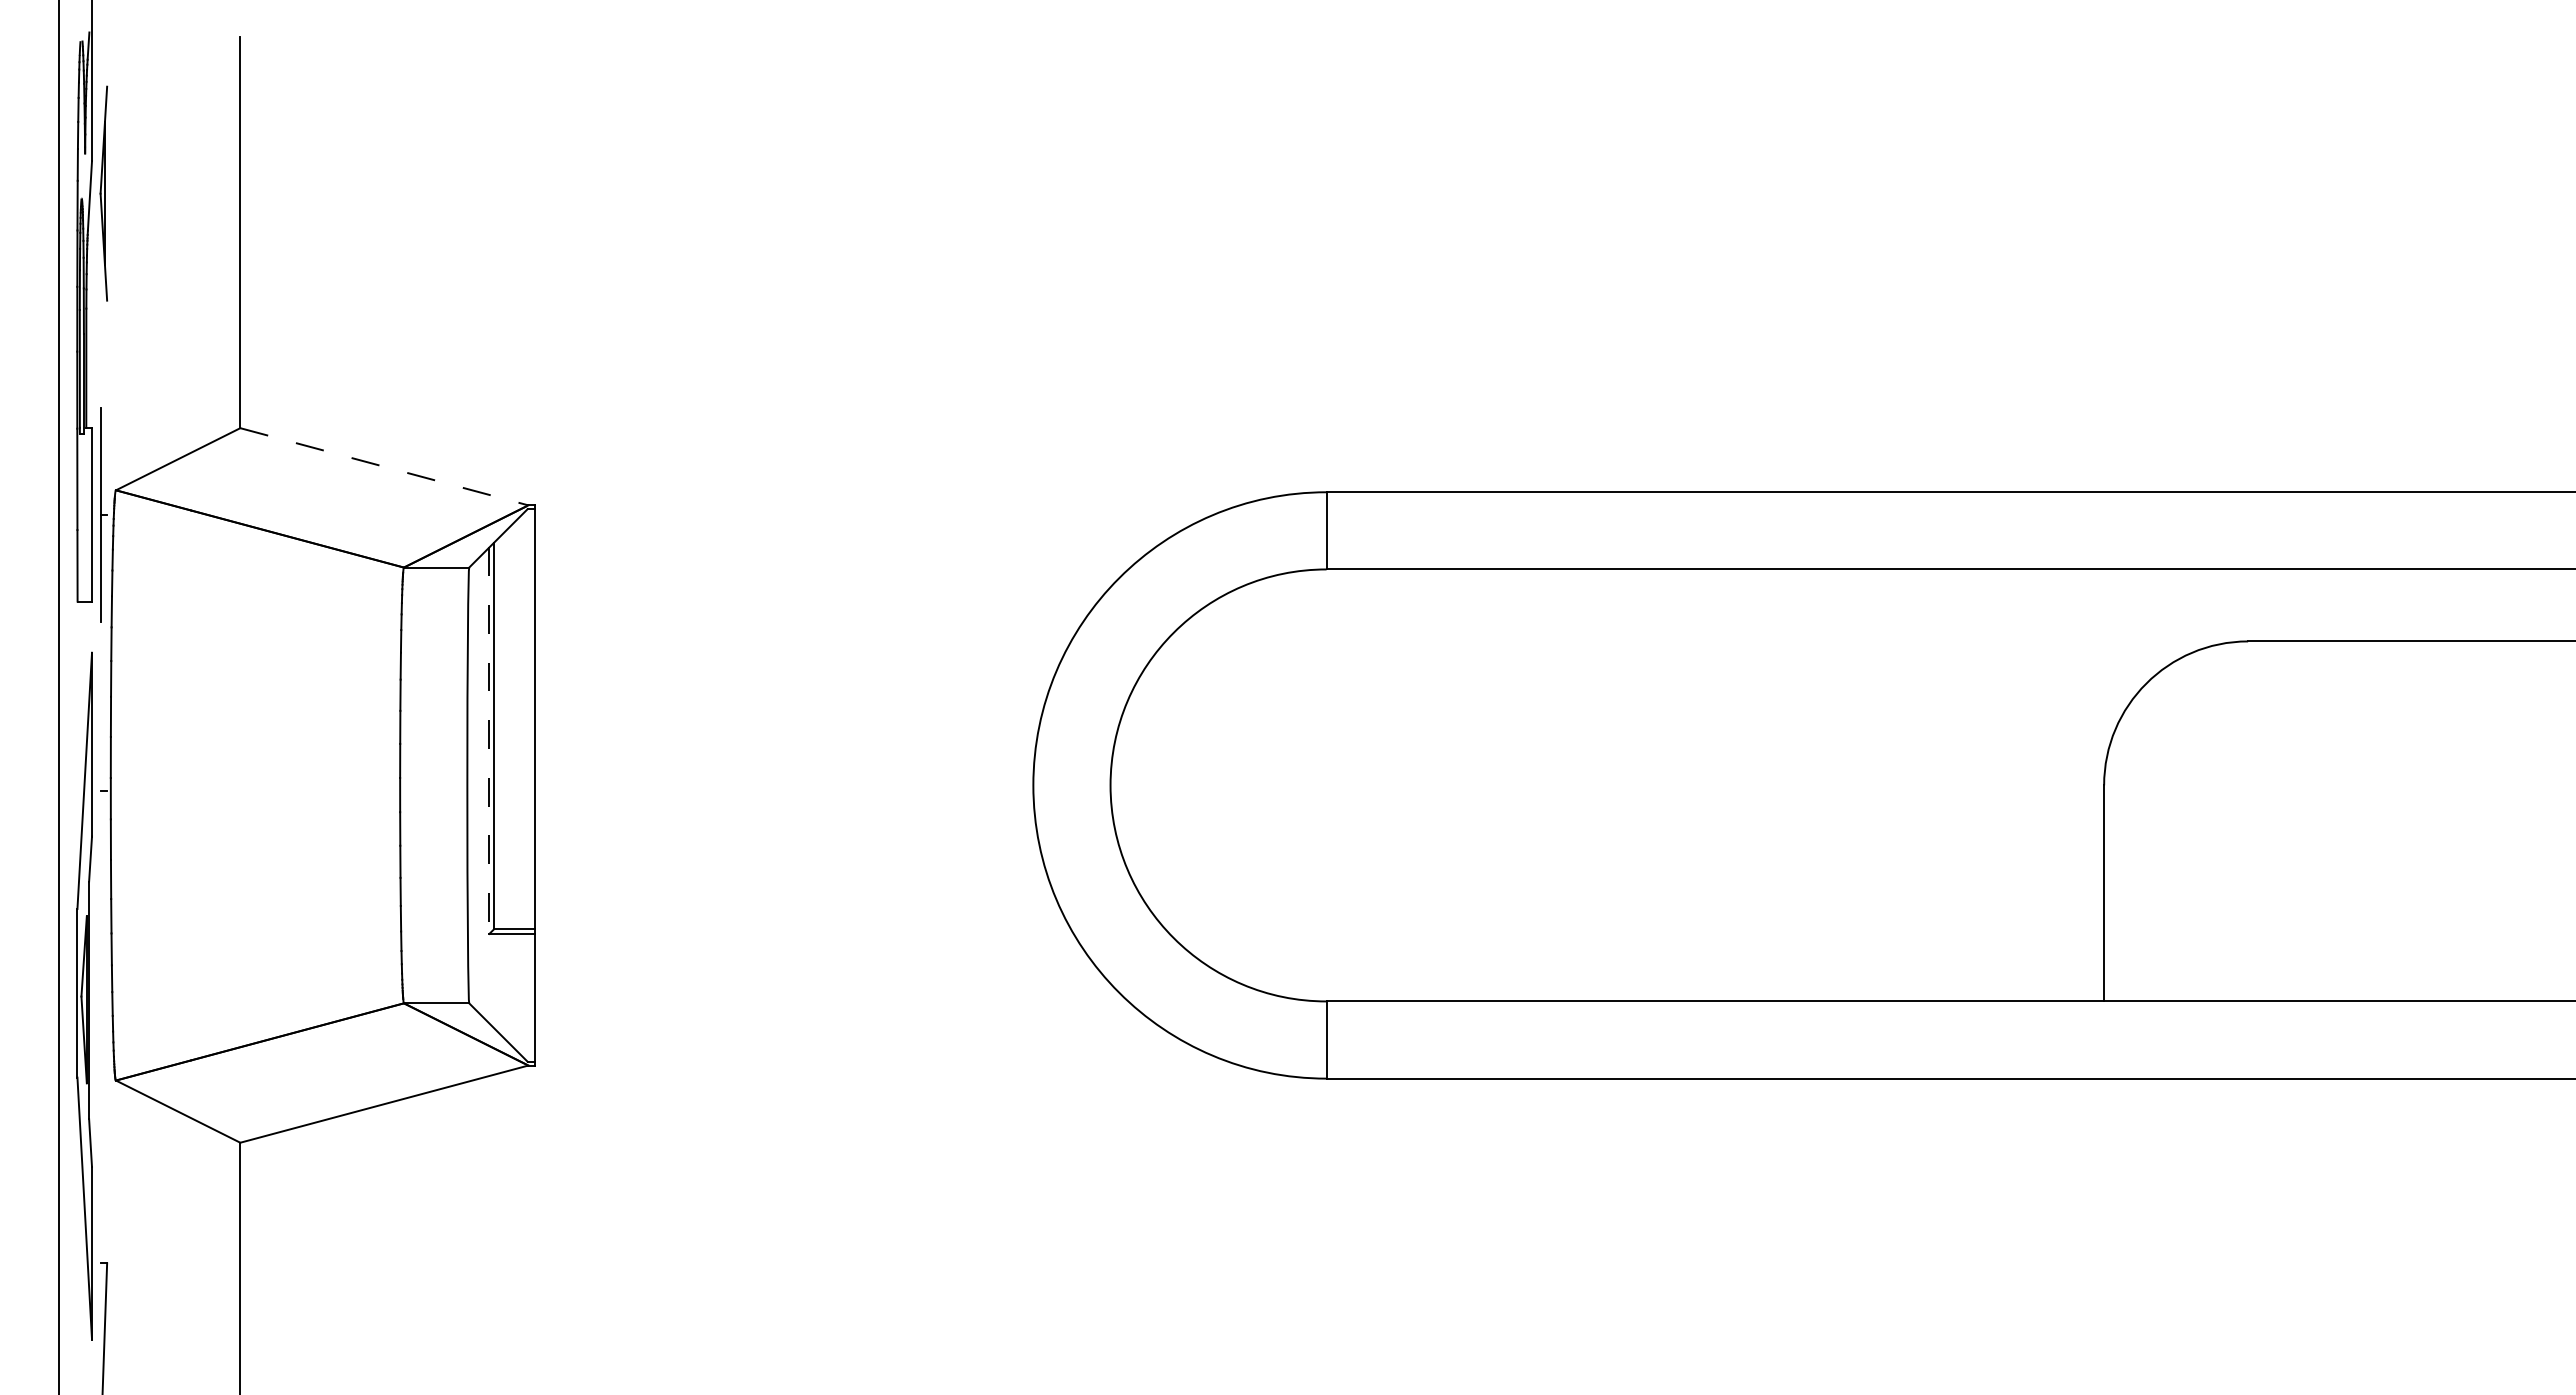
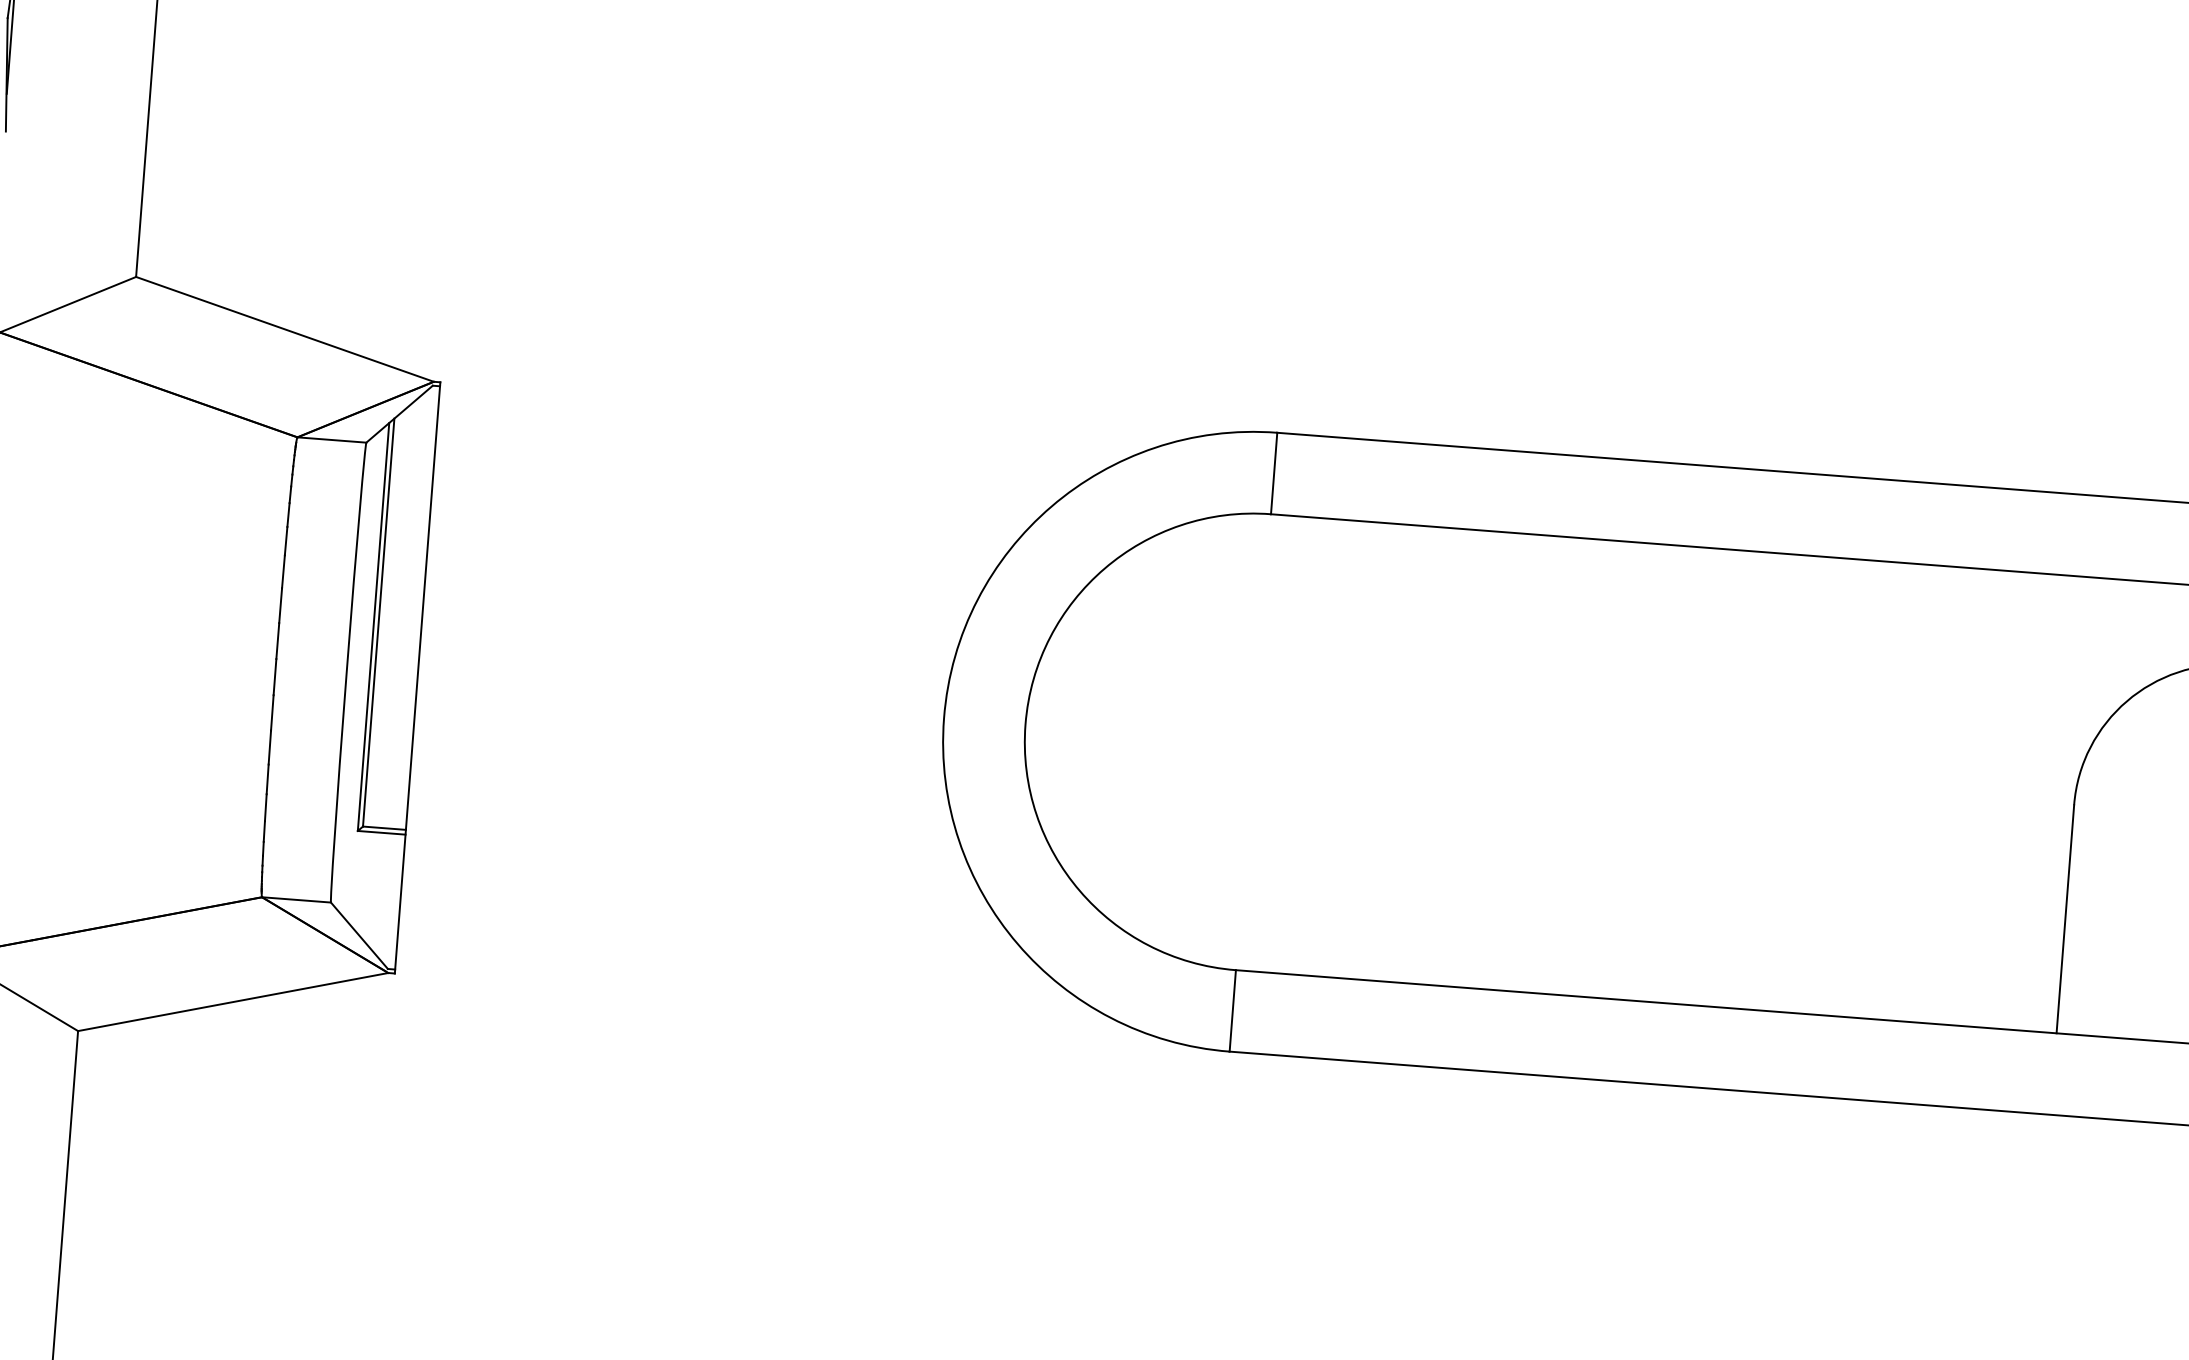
line: (384, 466) -> (285, 329), dashed -> solid
line: (489, 741) -> (373, 627), dashed -> solid

